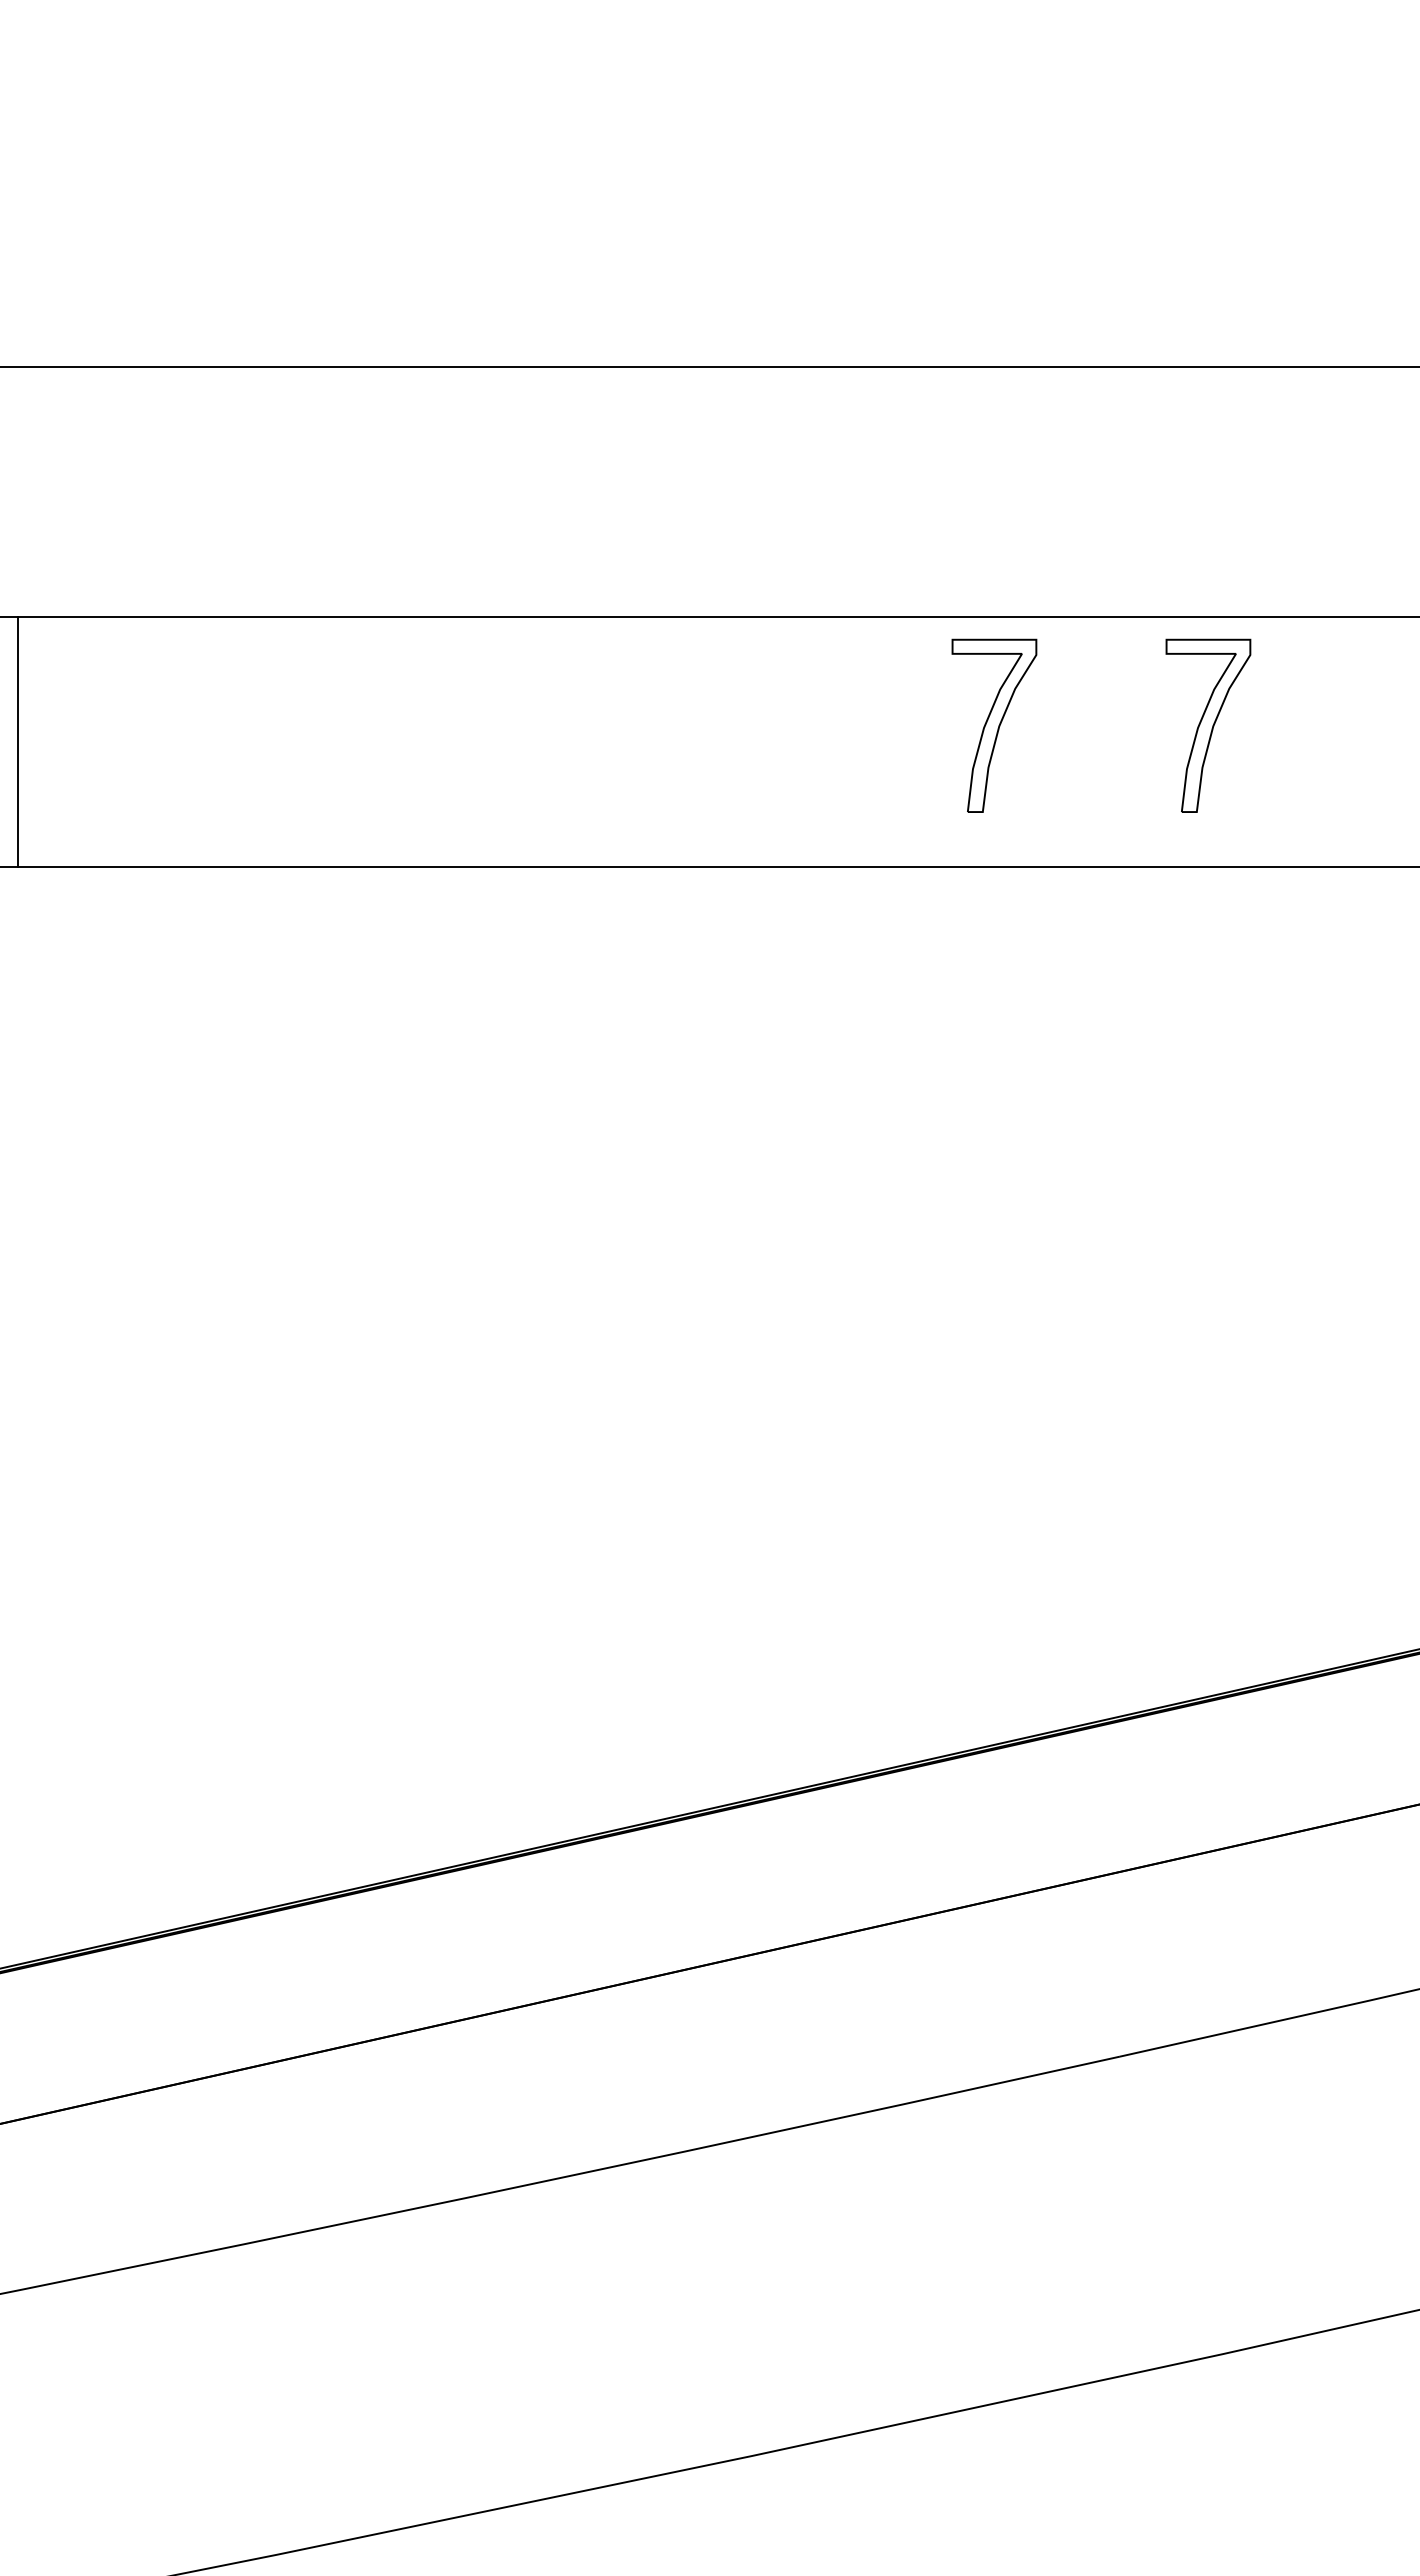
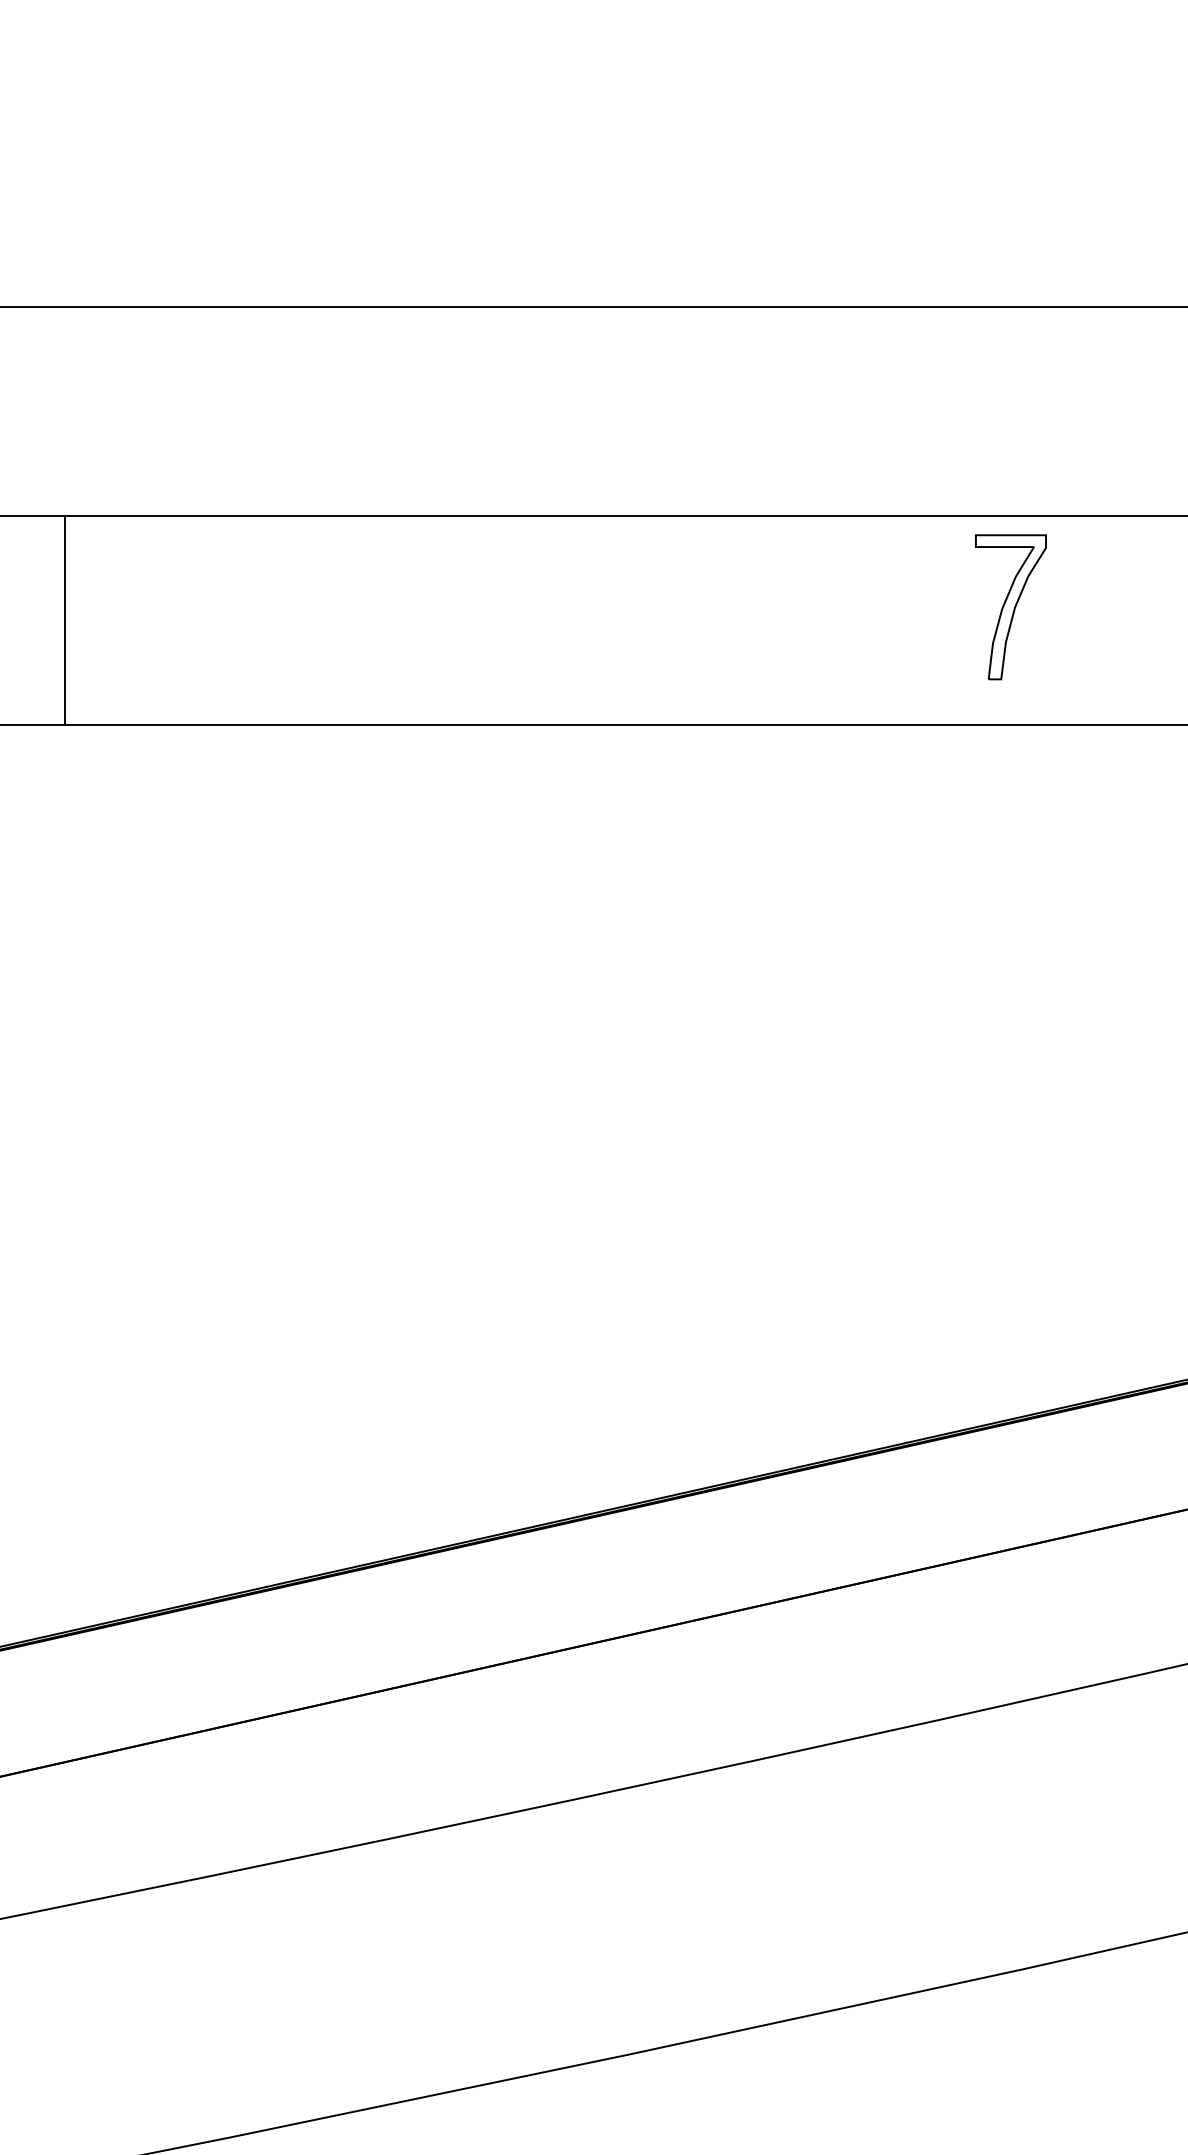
part: (994, 725) -> (831, 606), removed
line: (18, 741) -> (64, 620), moved

